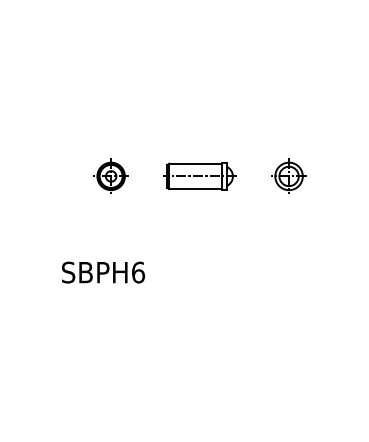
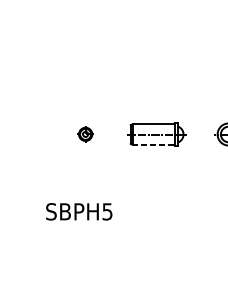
part: (110, 175) -> (85, 133), size x0.6
line: (196, 189) -> (154, 145), solid -> dashed
text: (138, 272) -> (107, 211), SBPH6 -> SBPH5

